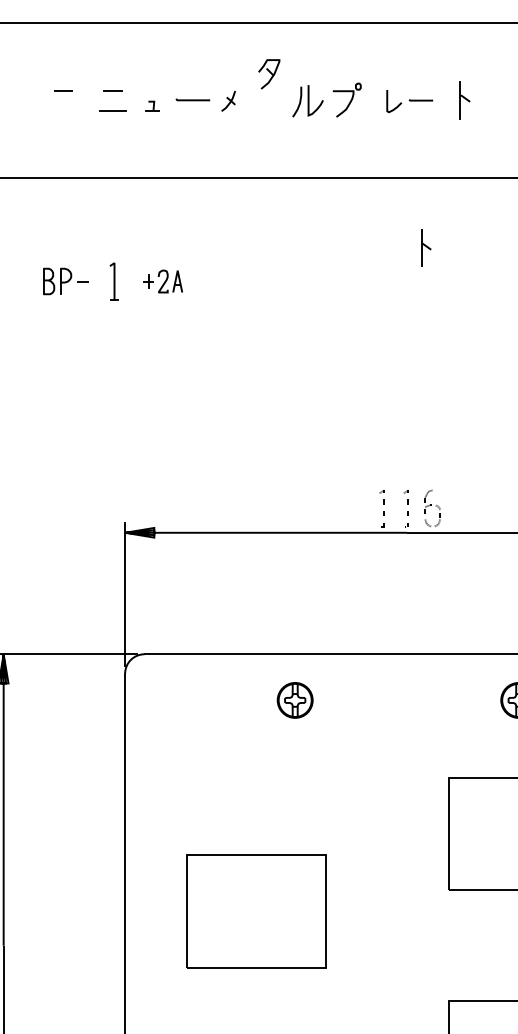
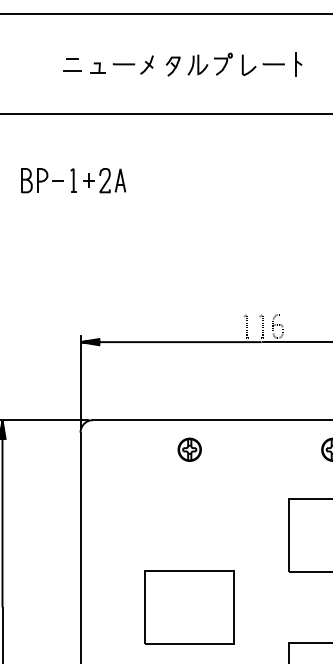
part: (268, 74) -> (172, 66), moved
line: (62, 91) -> (40, 58), removed
part: (227, 100) -> (146, 64), size x1.43
part: (408, 100) -> (262, 64), size x1.43
part: (151, 105) -> (97, 67), size x1.67
part: (425, 248) -> (273, 159), removed
part: (65, 281) -> (42, 180), size x1.43
part: (162, 281) -> (104, 180), size x1.67
part: (255, 911) -> (189, 607), moved

